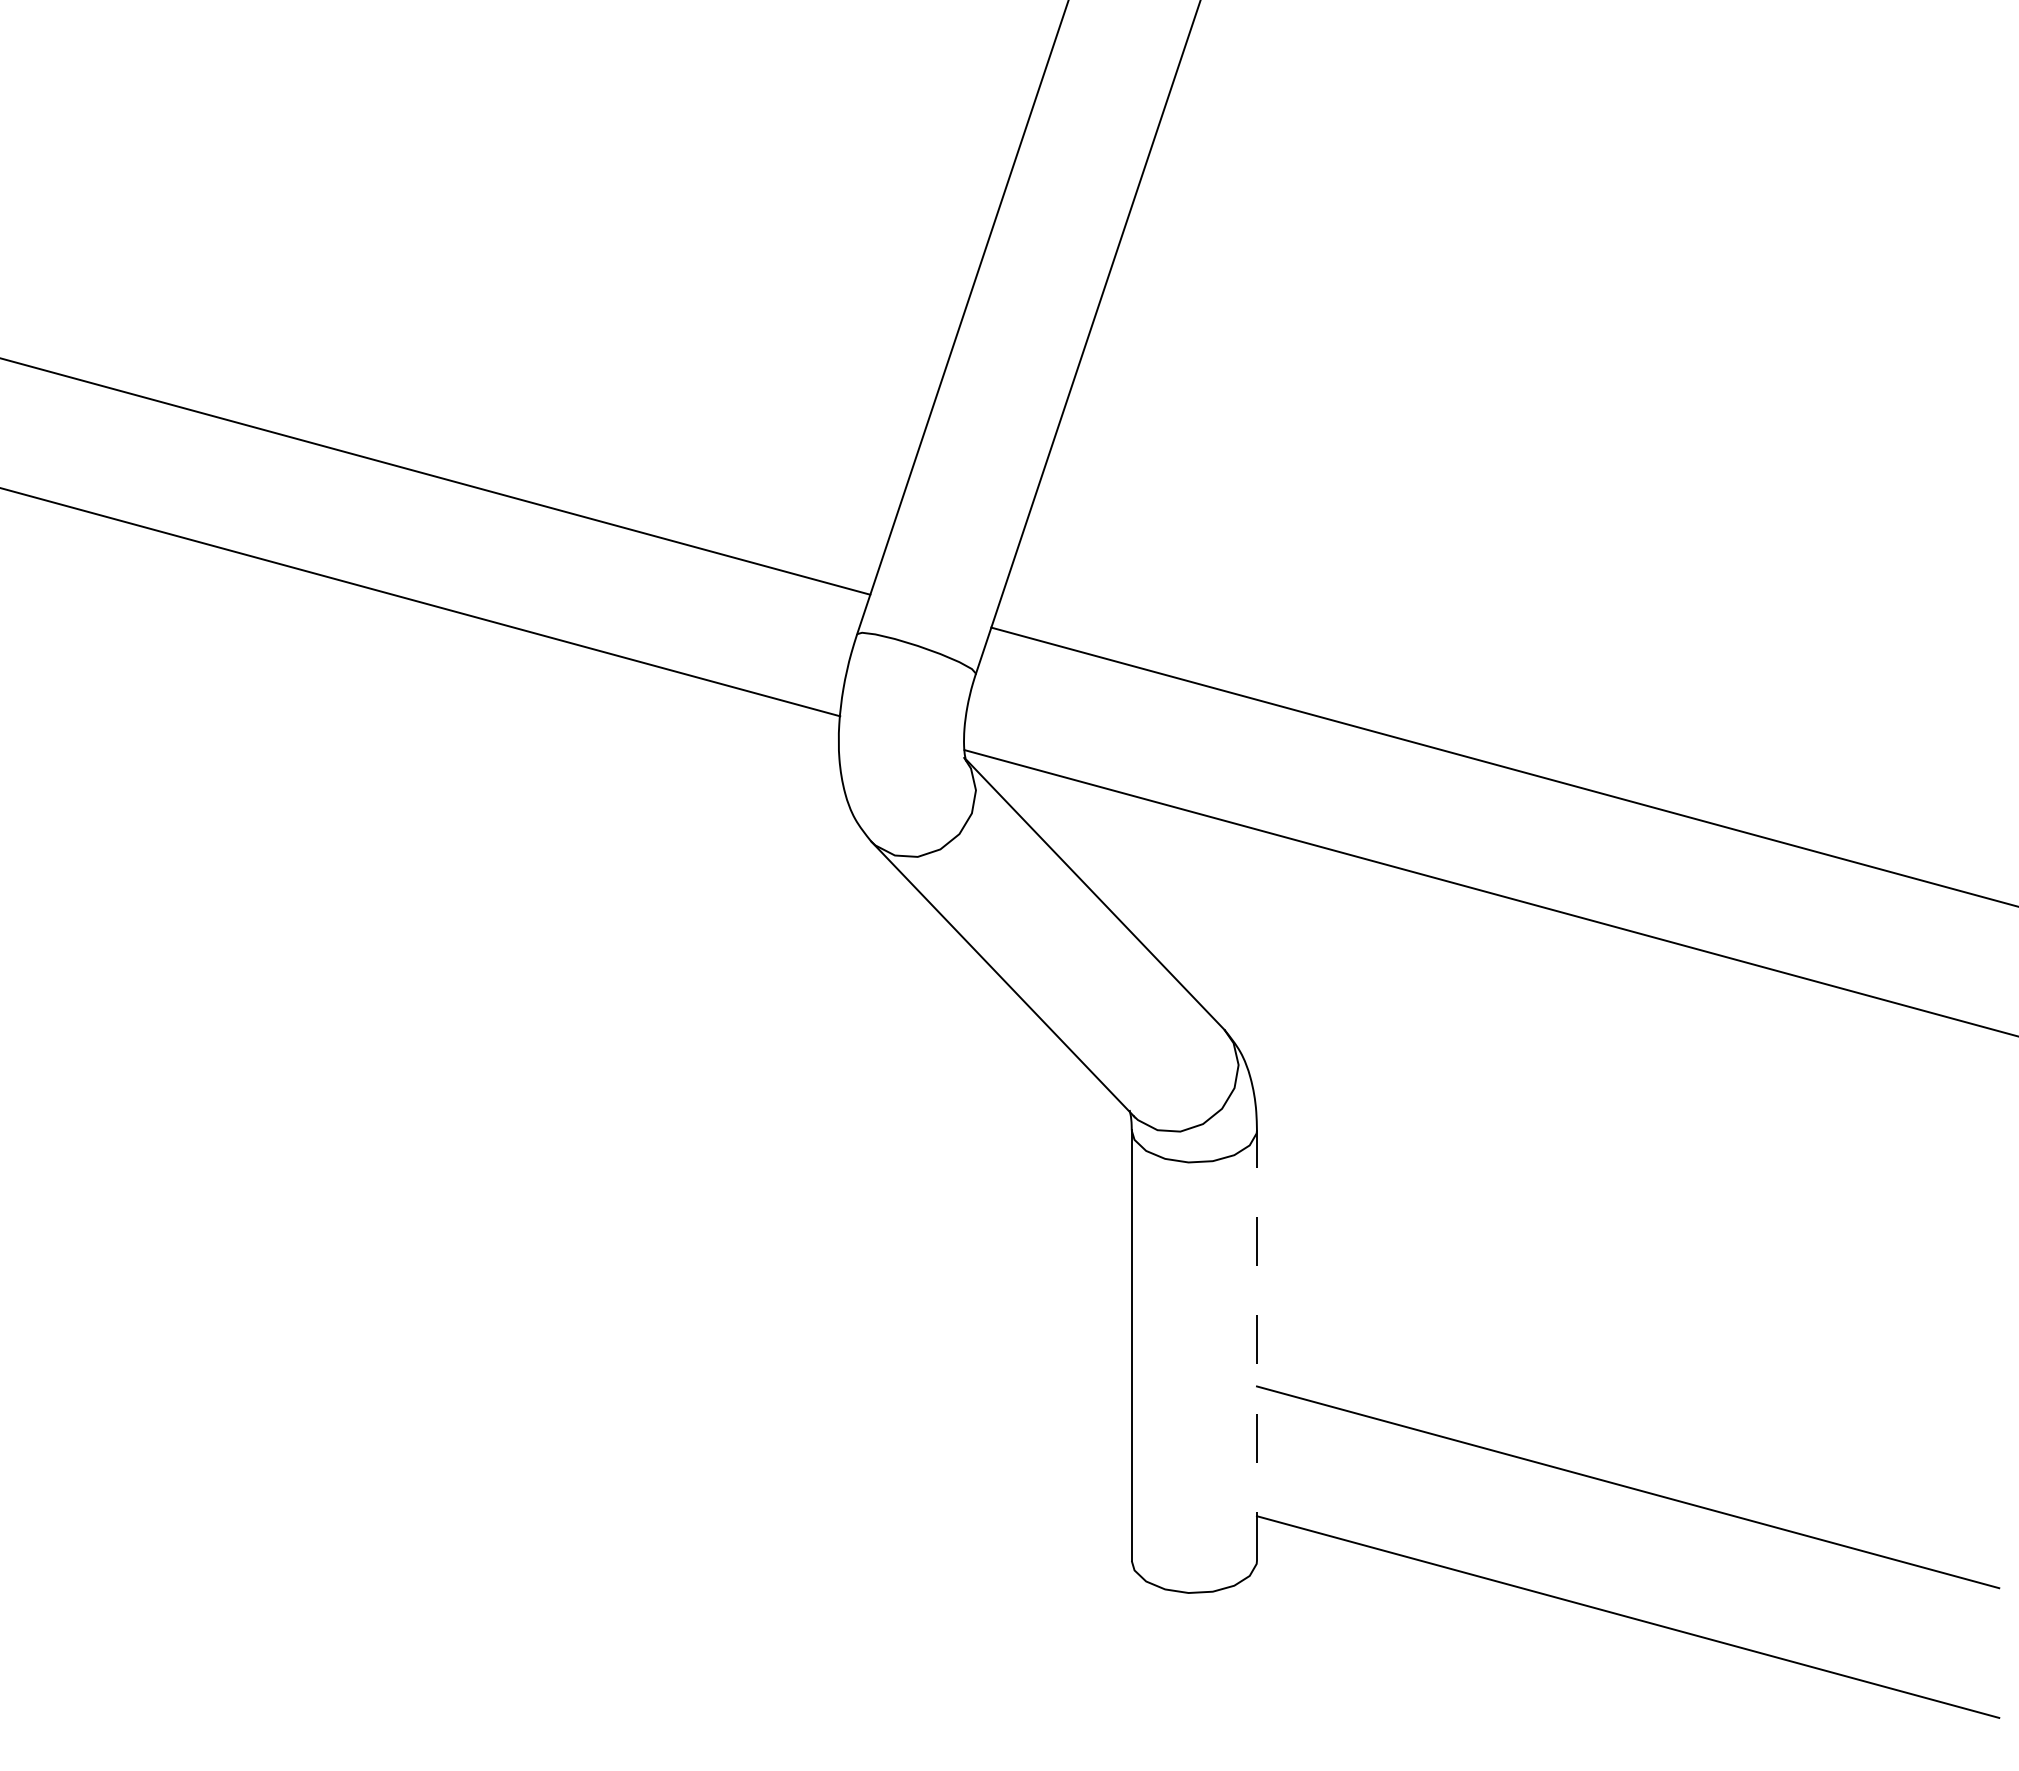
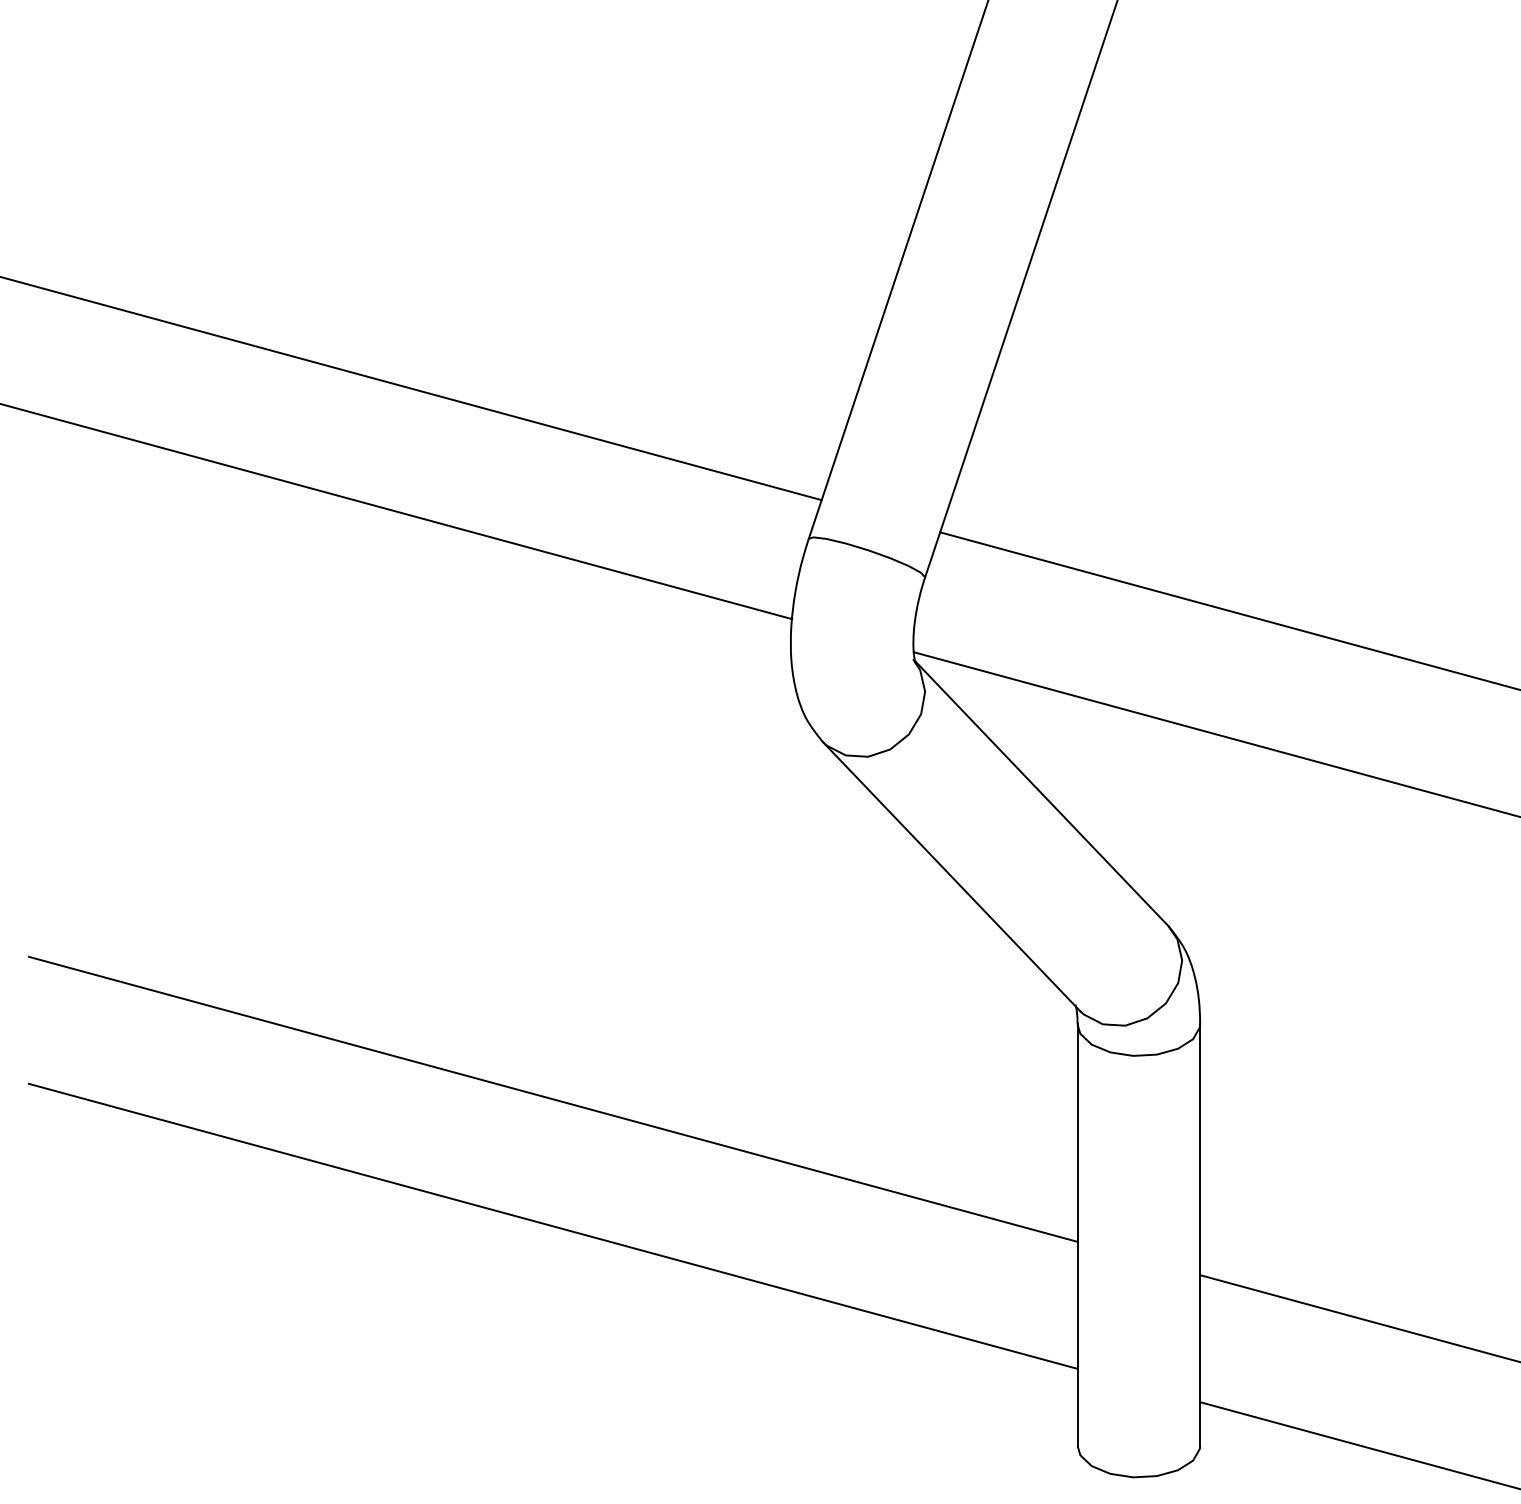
line: (595, 1206) -> (552, 1099), added
line: (595, 1336) -> (552, 1226), added
line: (1256, 1345) -> (1199, 1235), dashed -> solid

